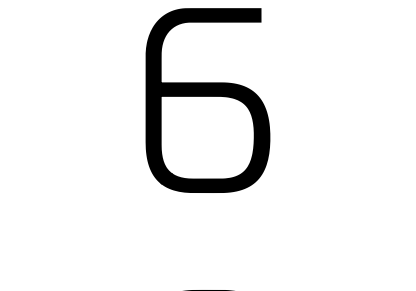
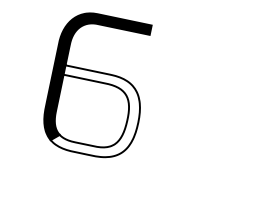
fill: (214, 137) -> (97, 114), removed

